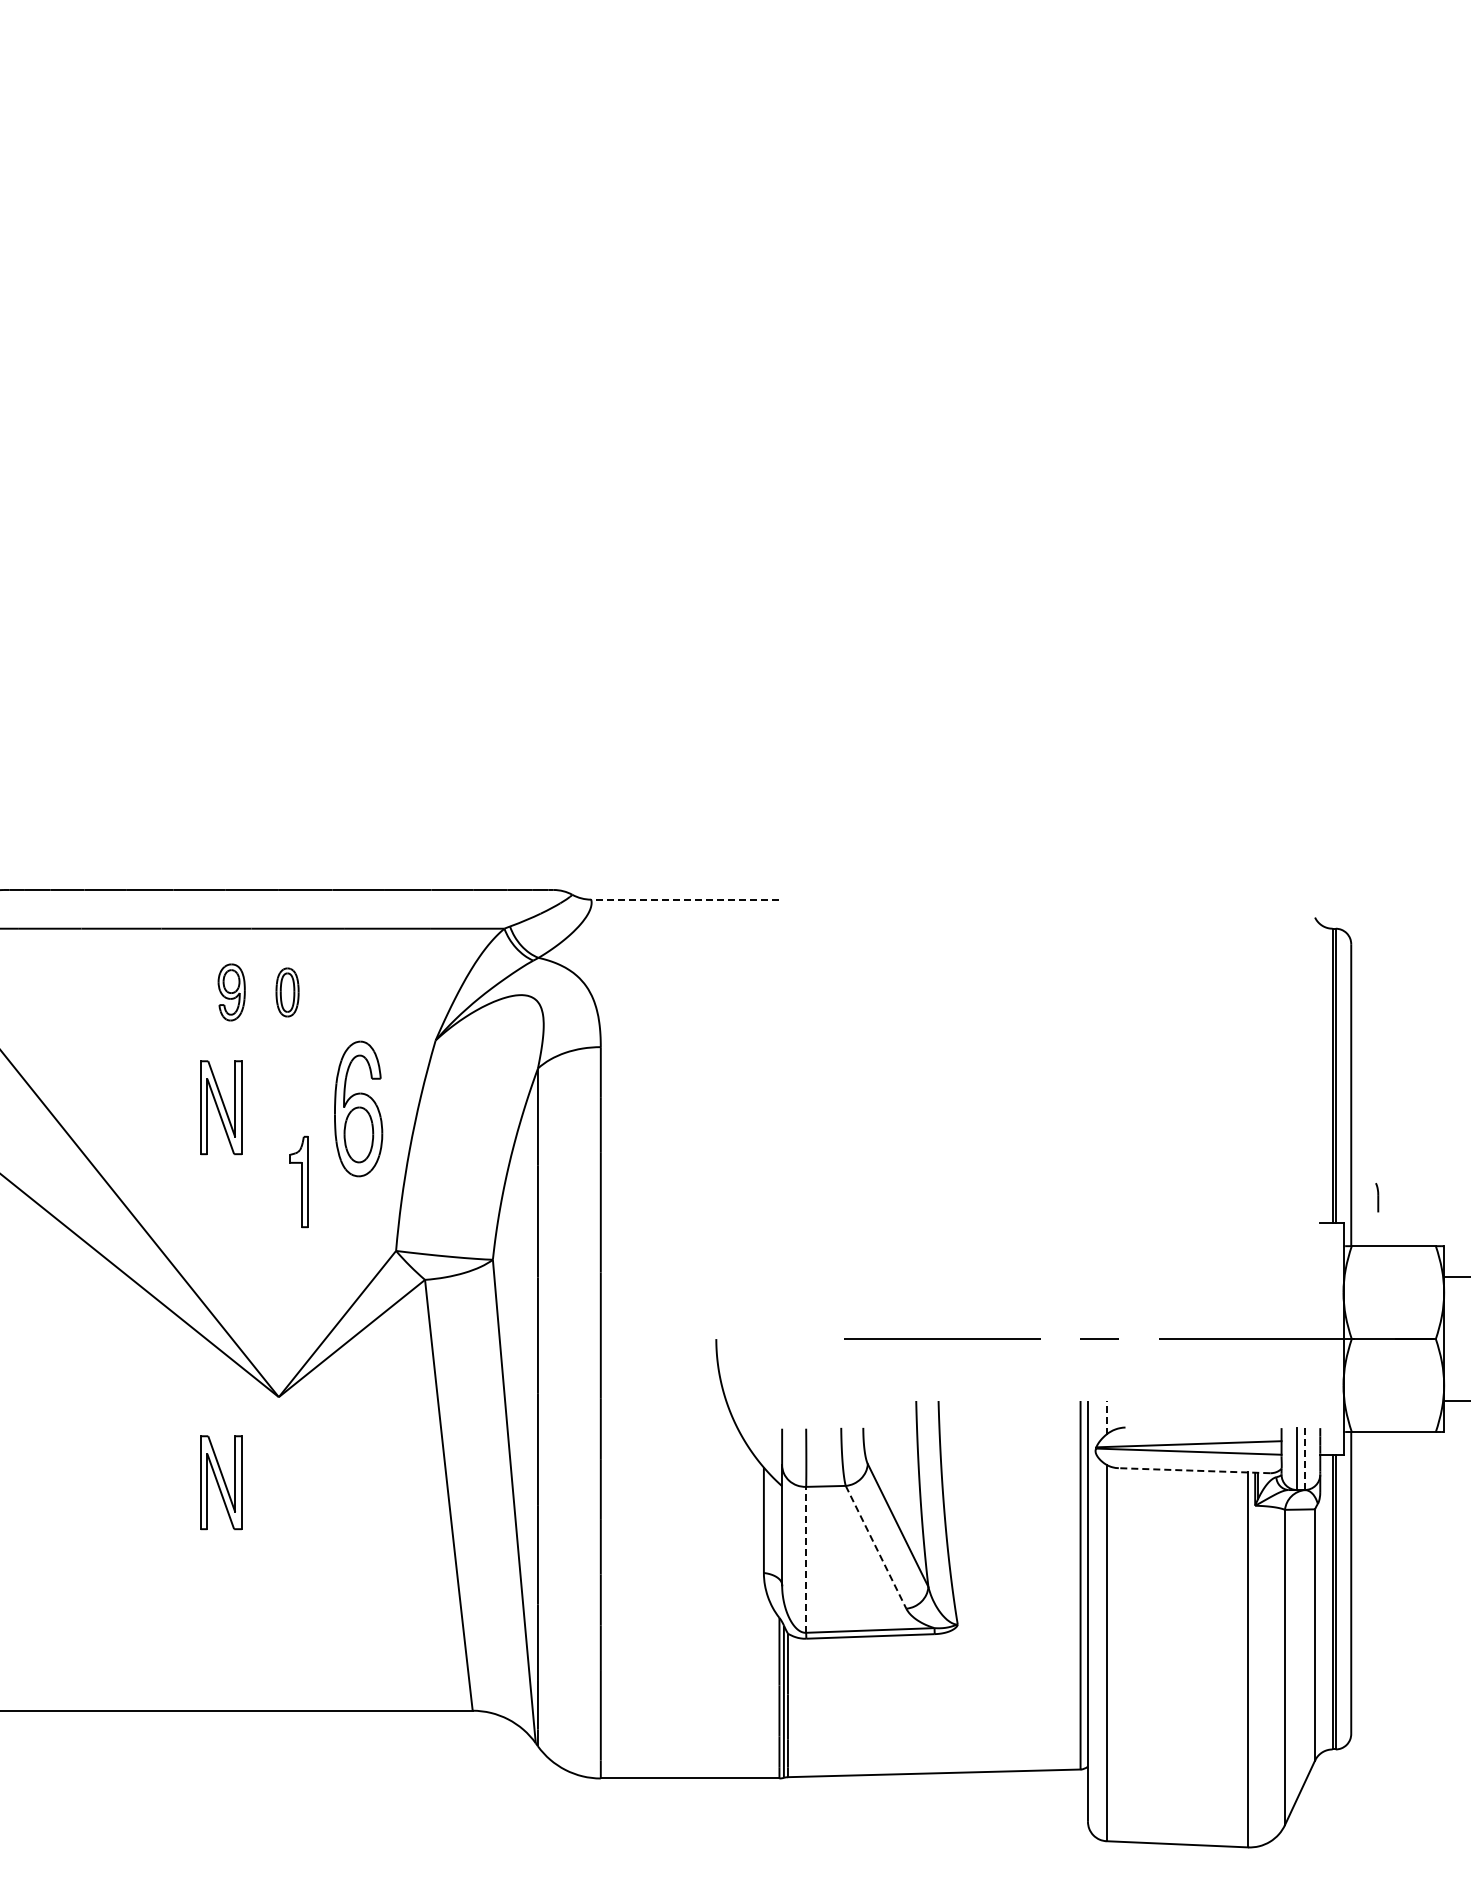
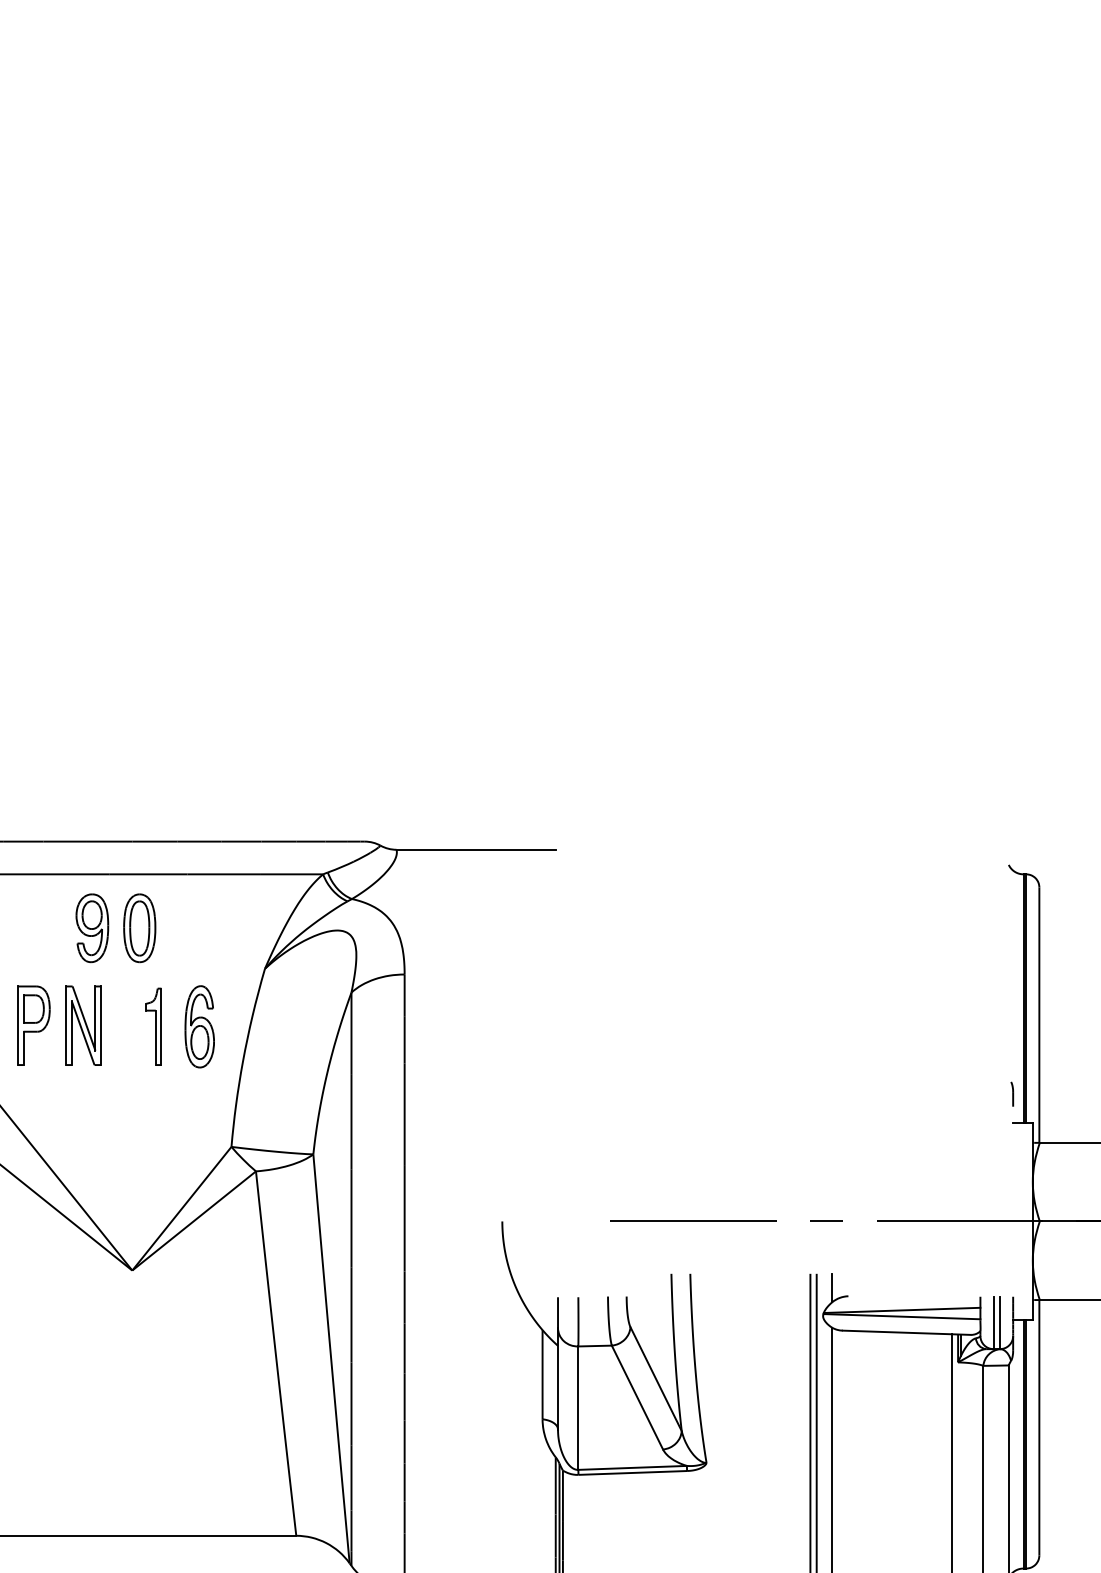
line: (684, 899) -> (475, 849), dashed -> solid
part: (231, 992) -> (92, 928), size x1.43
part: (287, 992) -> (139, 928), size x1.67
part: (162, 1107) -> (33, 1025), added
part: (358, 1108) -> (199, 1026), size x0.71
part: (298, 1181) -> (153, 1026), moved
line: (1377, 1197) -> (1012, 1094), moved
line: (1106, 1417) -> (832, 1287), dashed -> solid
line: (1304, 1459) -> (999, 1323), dashed -> solid
line: (1194, 1470) -> (906, 1332), dashed -> solid
part: (221, 1482) -> (83, 1342), removed
line: (876, 1547) -> (637, 1397), dashed -> solid
line: (806, 1559) -> (578, 1407), dashed -> solid

